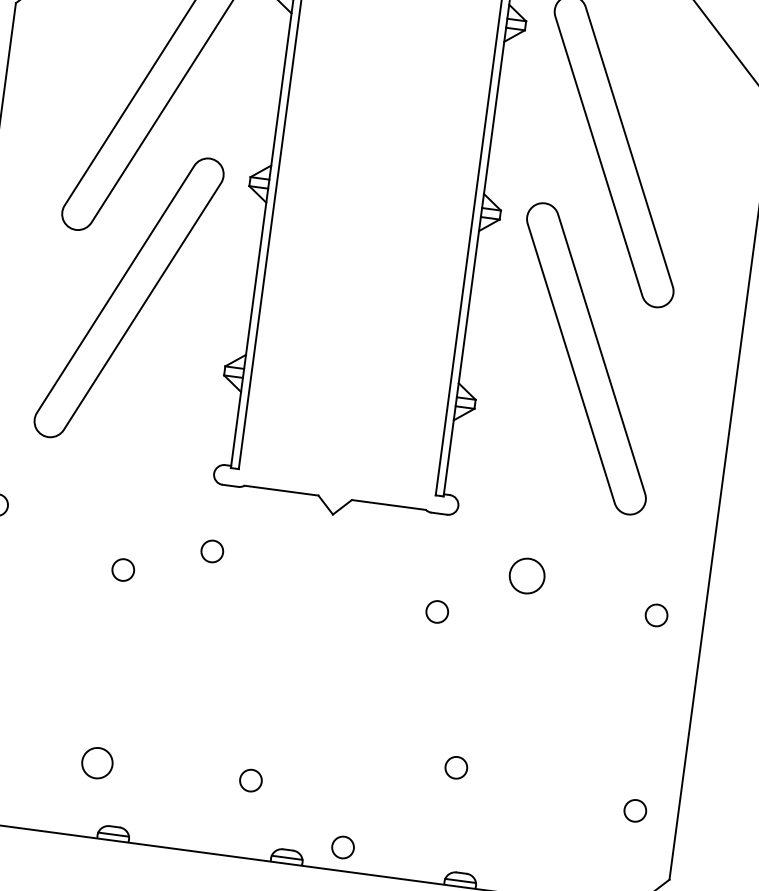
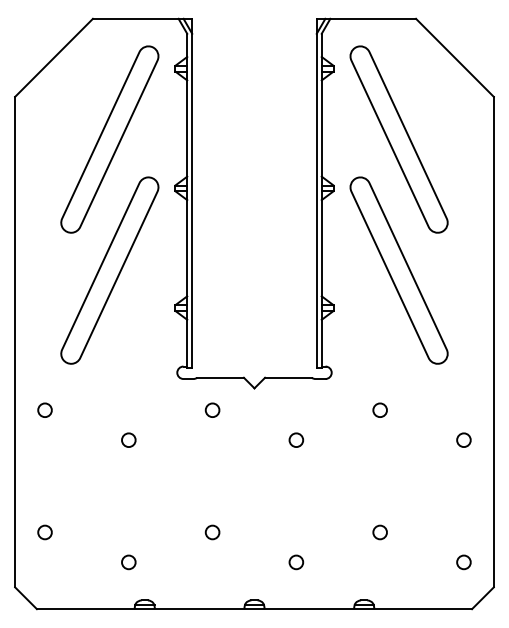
circle: (212, 550) -> (212, 409), moved
circle: (526, 574) -> (379, 409), size x0.62
circle: (437, 610) -> (296, 439), moved
circle: (656, 614) -> (463, 439), moved
circle: (96, 763) -> (128, 562), size x0.71
circle: (455, 767) -> (379, 532), moved
circle: (250, 780) -> (212, 532), moved
circle: (634, 810) -> (463, 562), moved
circle: (343, 847) -> (296, 562), moved

